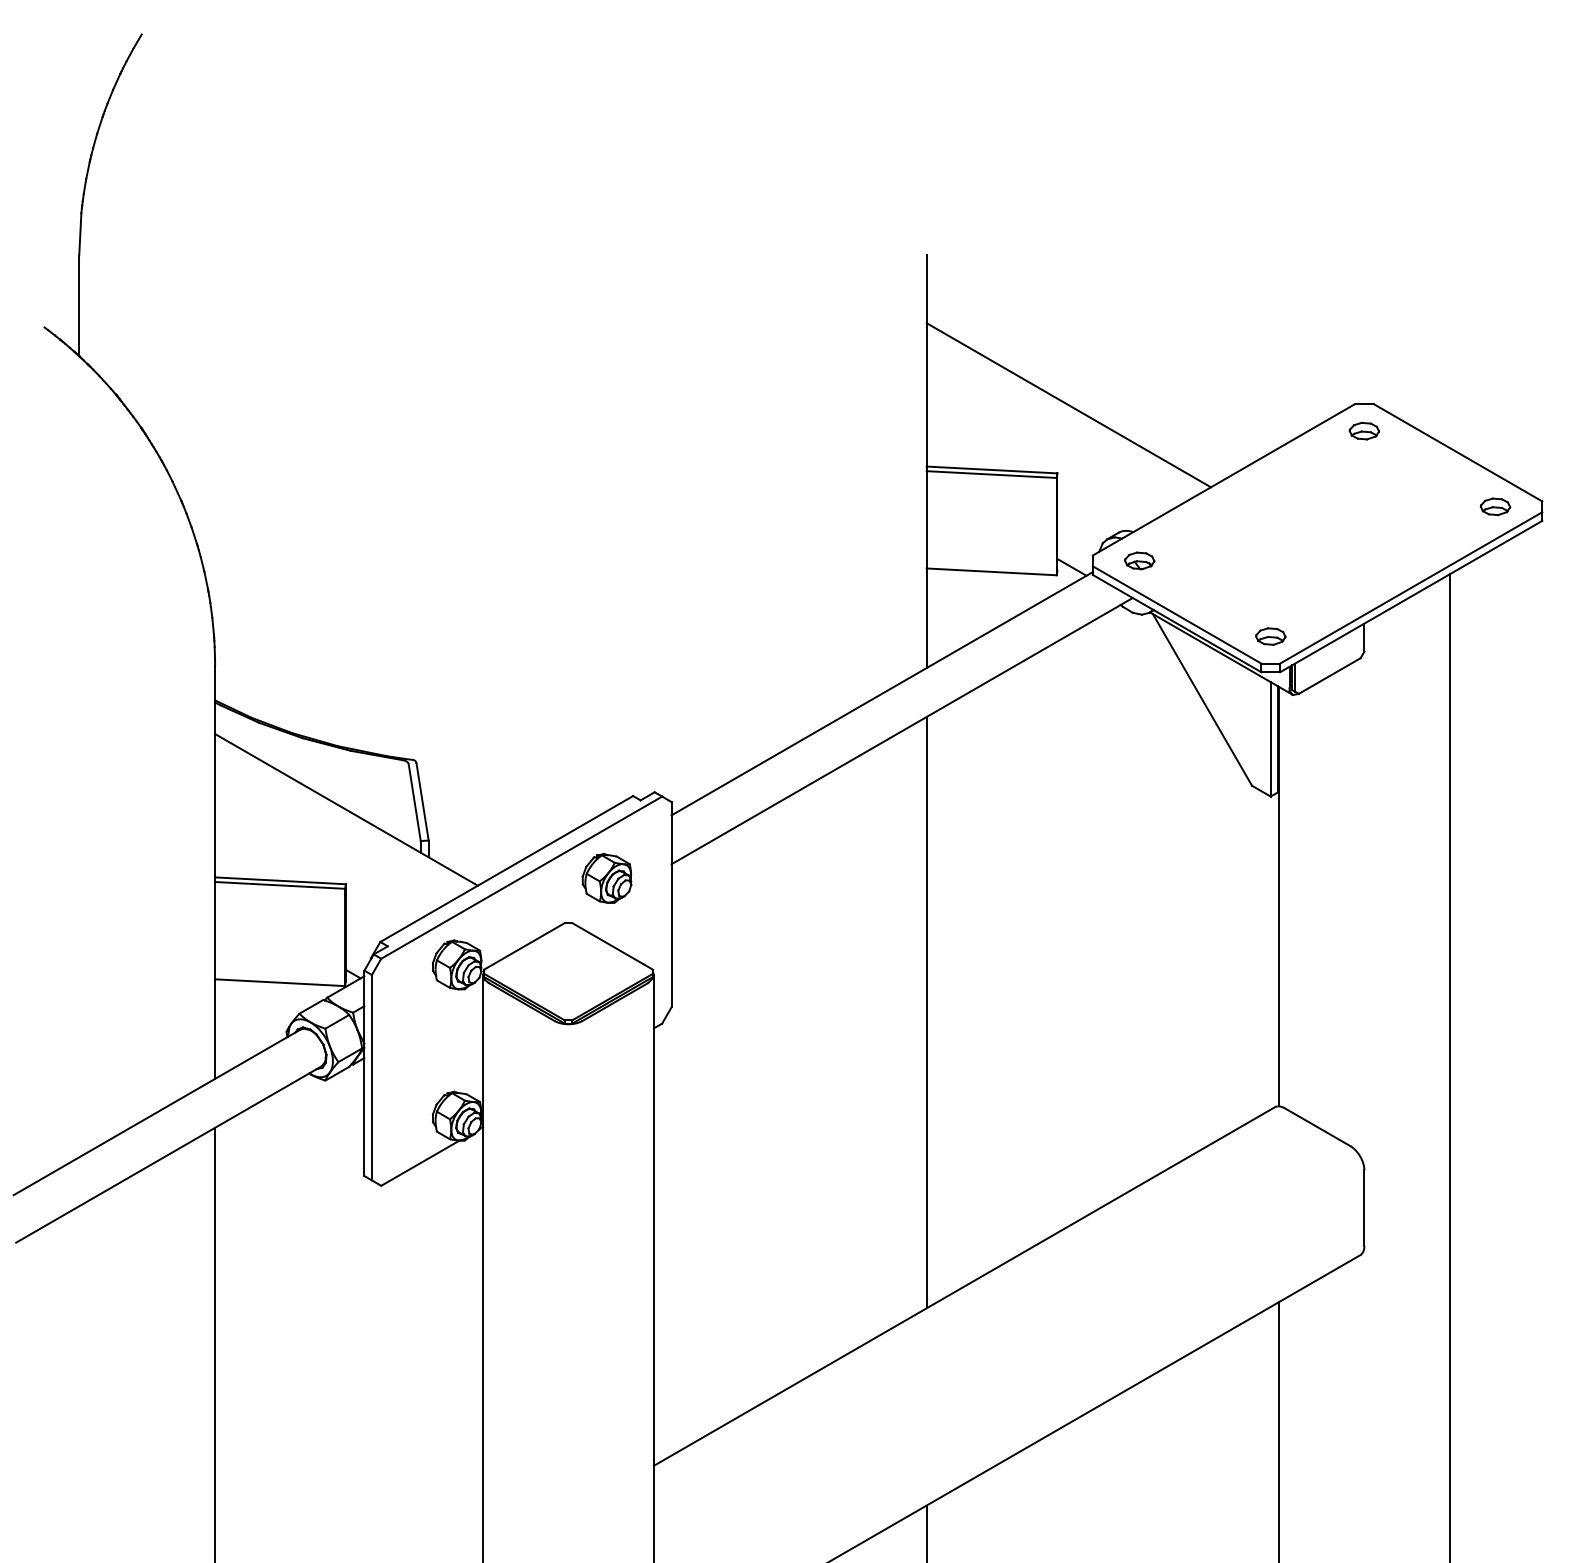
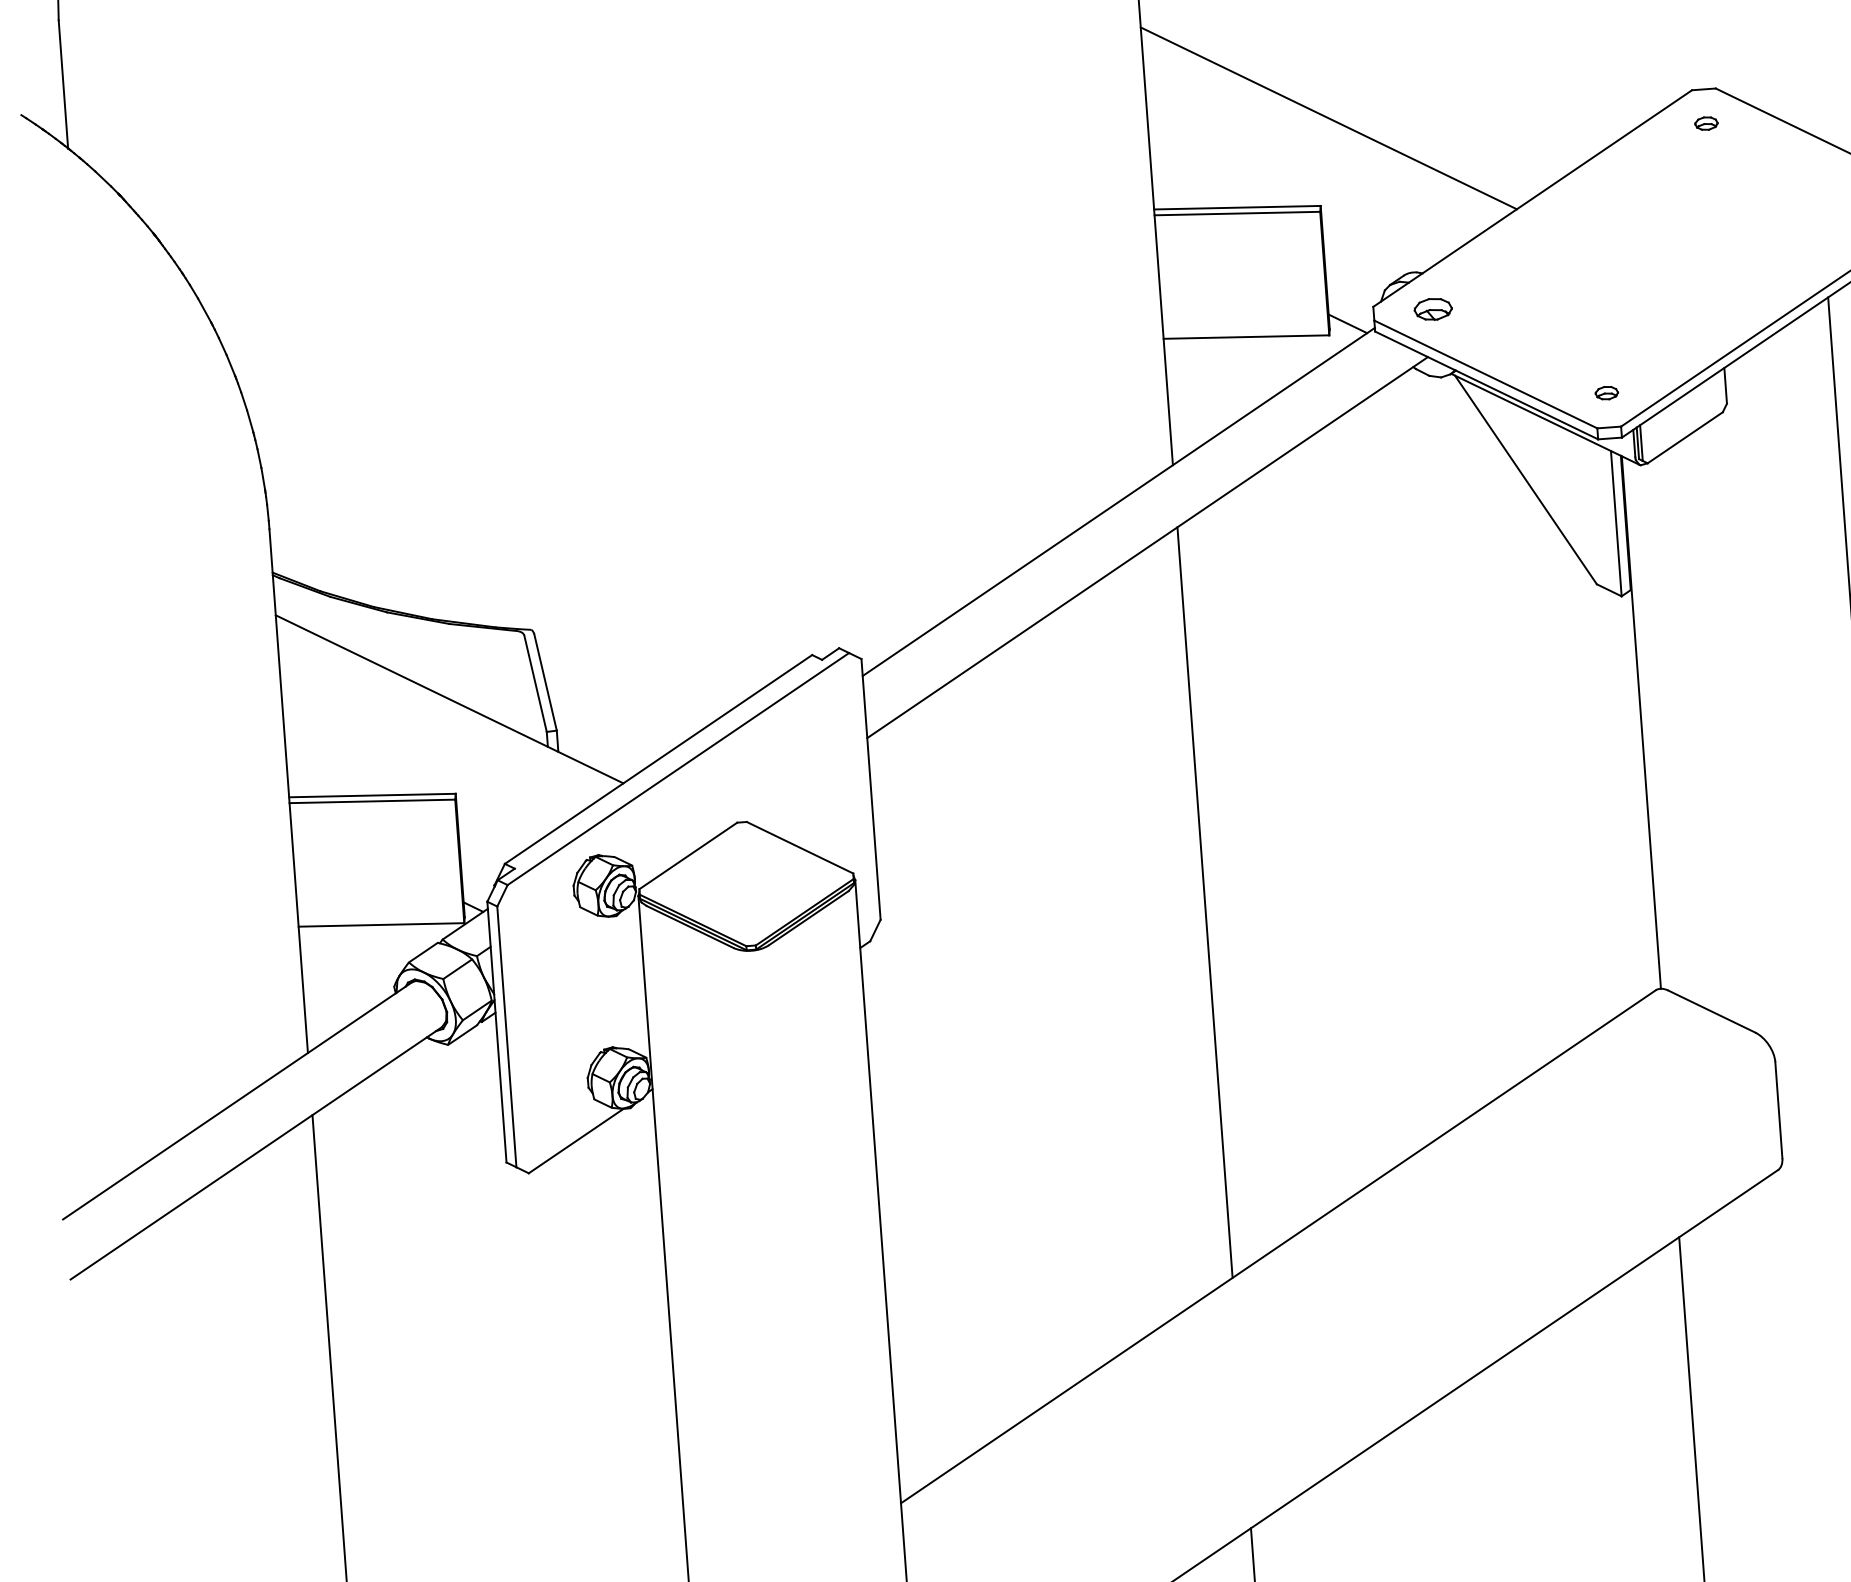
part: (1364, 430) -> (1706, 122), size x0.6
part: (1270, 636) -> (1606, 393), size x0.6
part: (606, 878) -> (786, 762), removed

